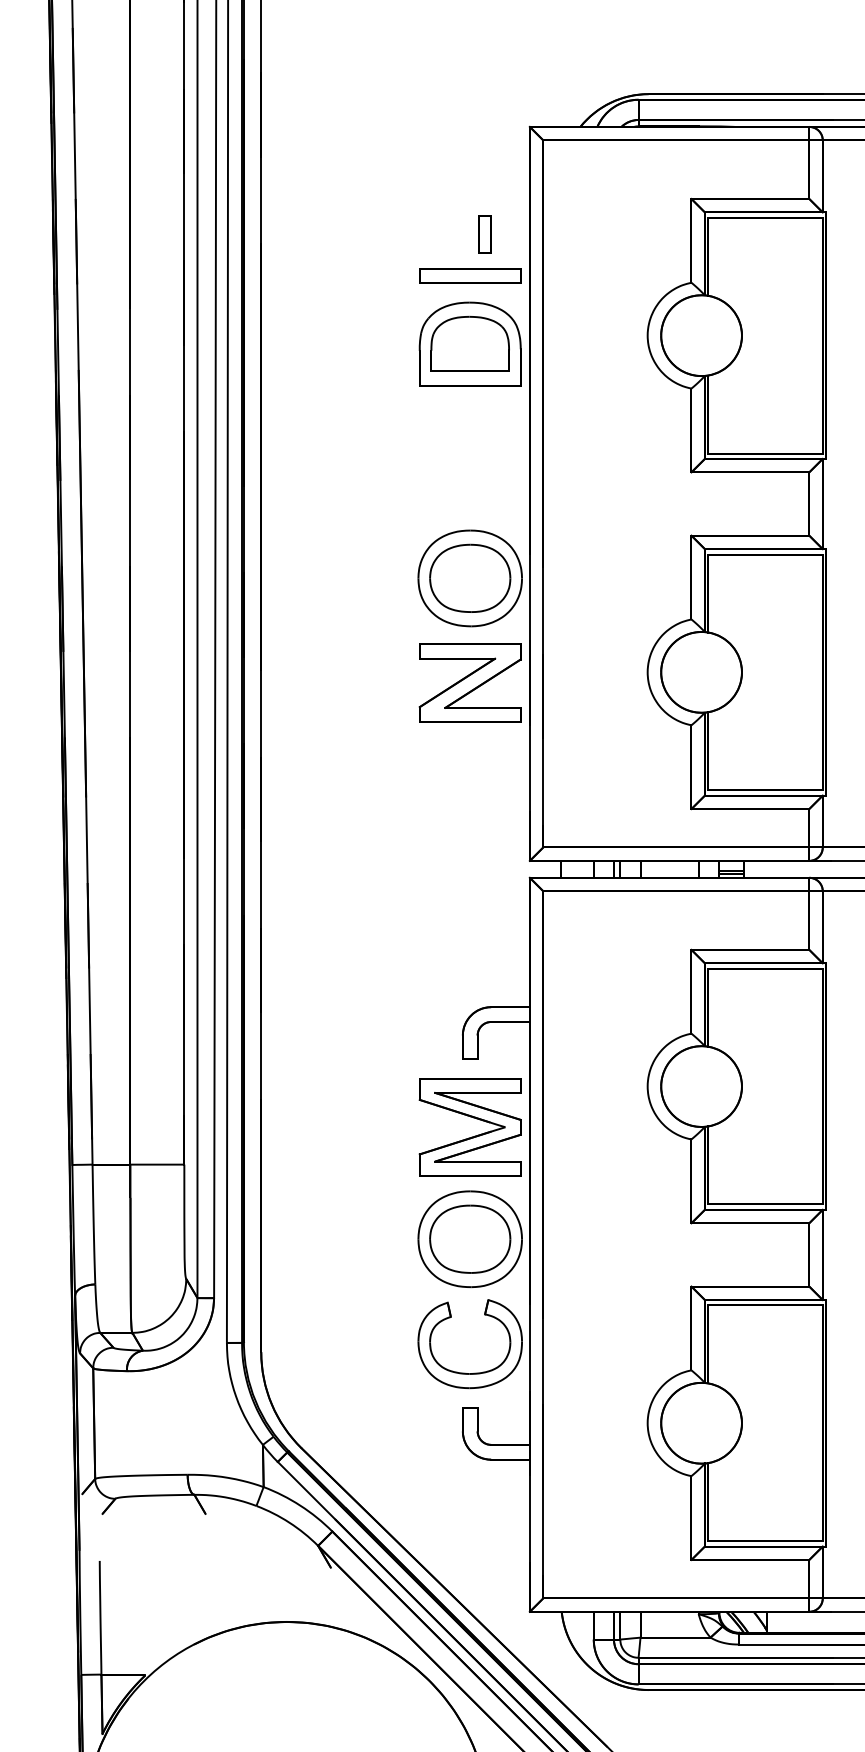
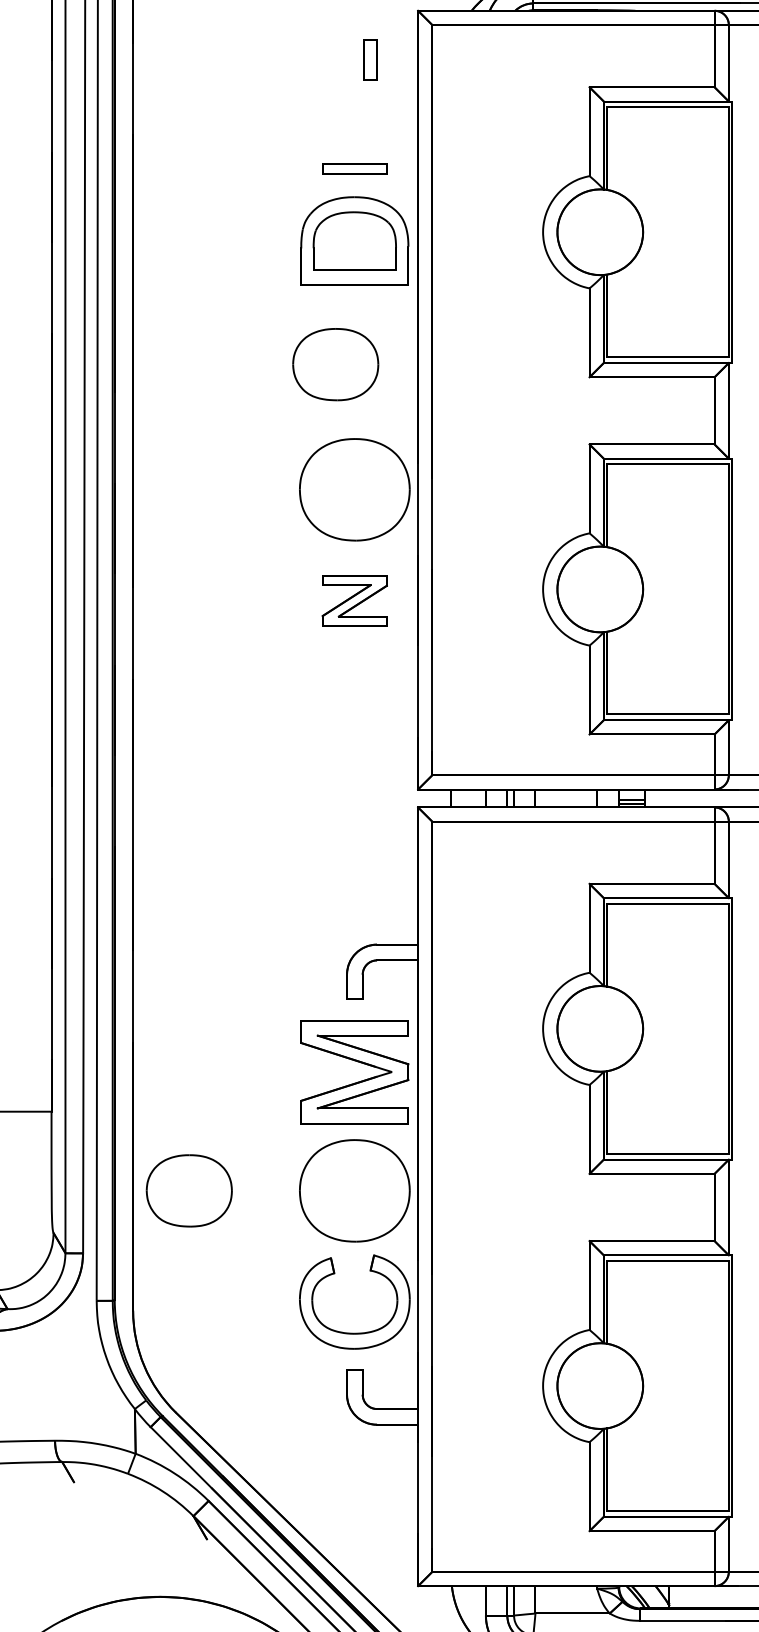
part: (484, 234) -> (369, 60), moved
part: (470, 275) -> (355, 168), size x0.6
part: (470, 577) -> (336, 363), moved
part: (469, 682) -> (354, 600), size x0.6
part: (470, 1238) -> (189, 1190), moved

